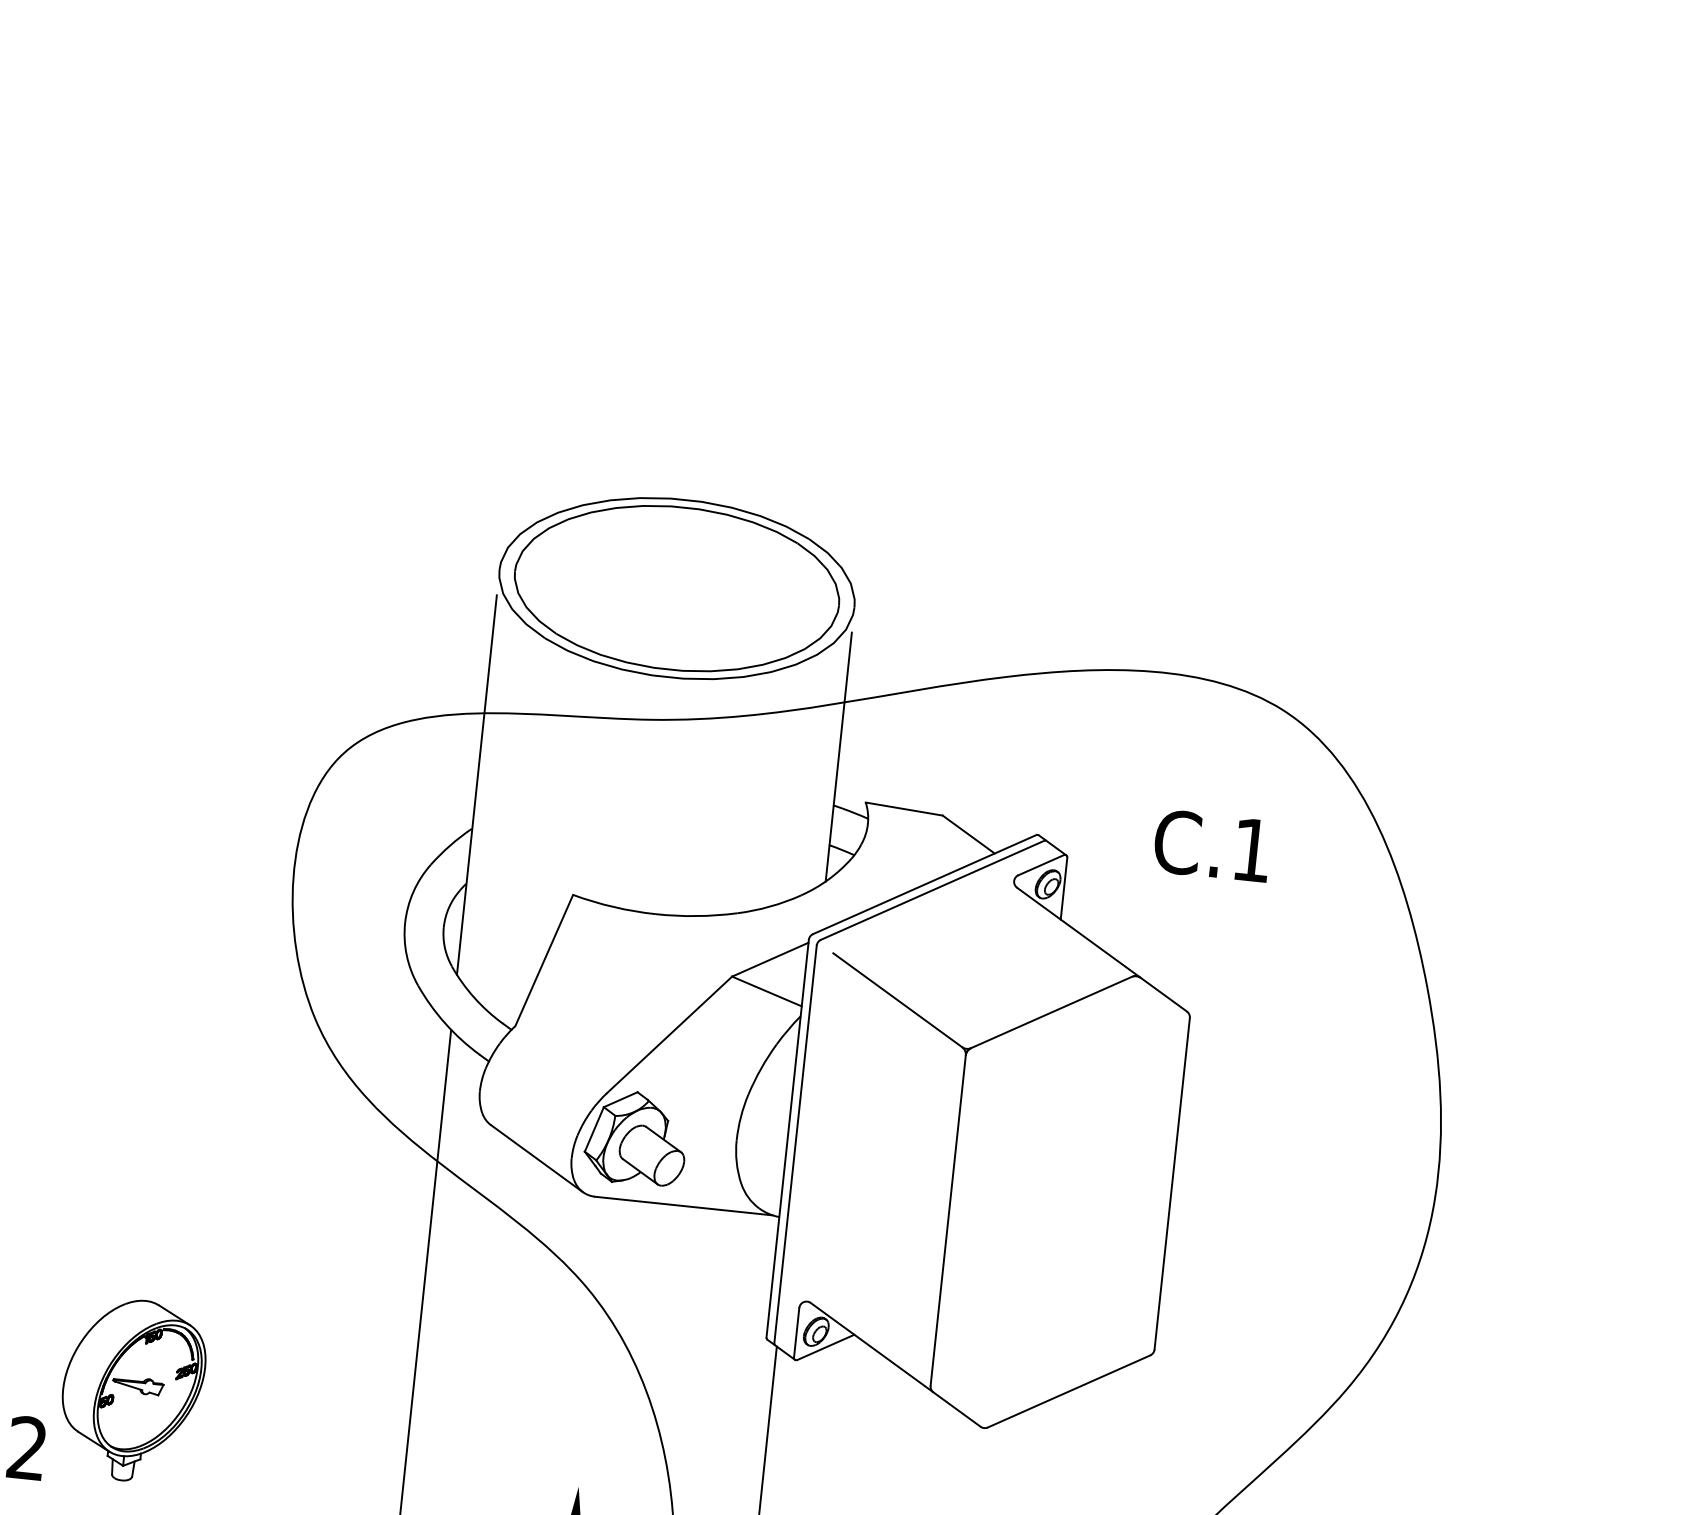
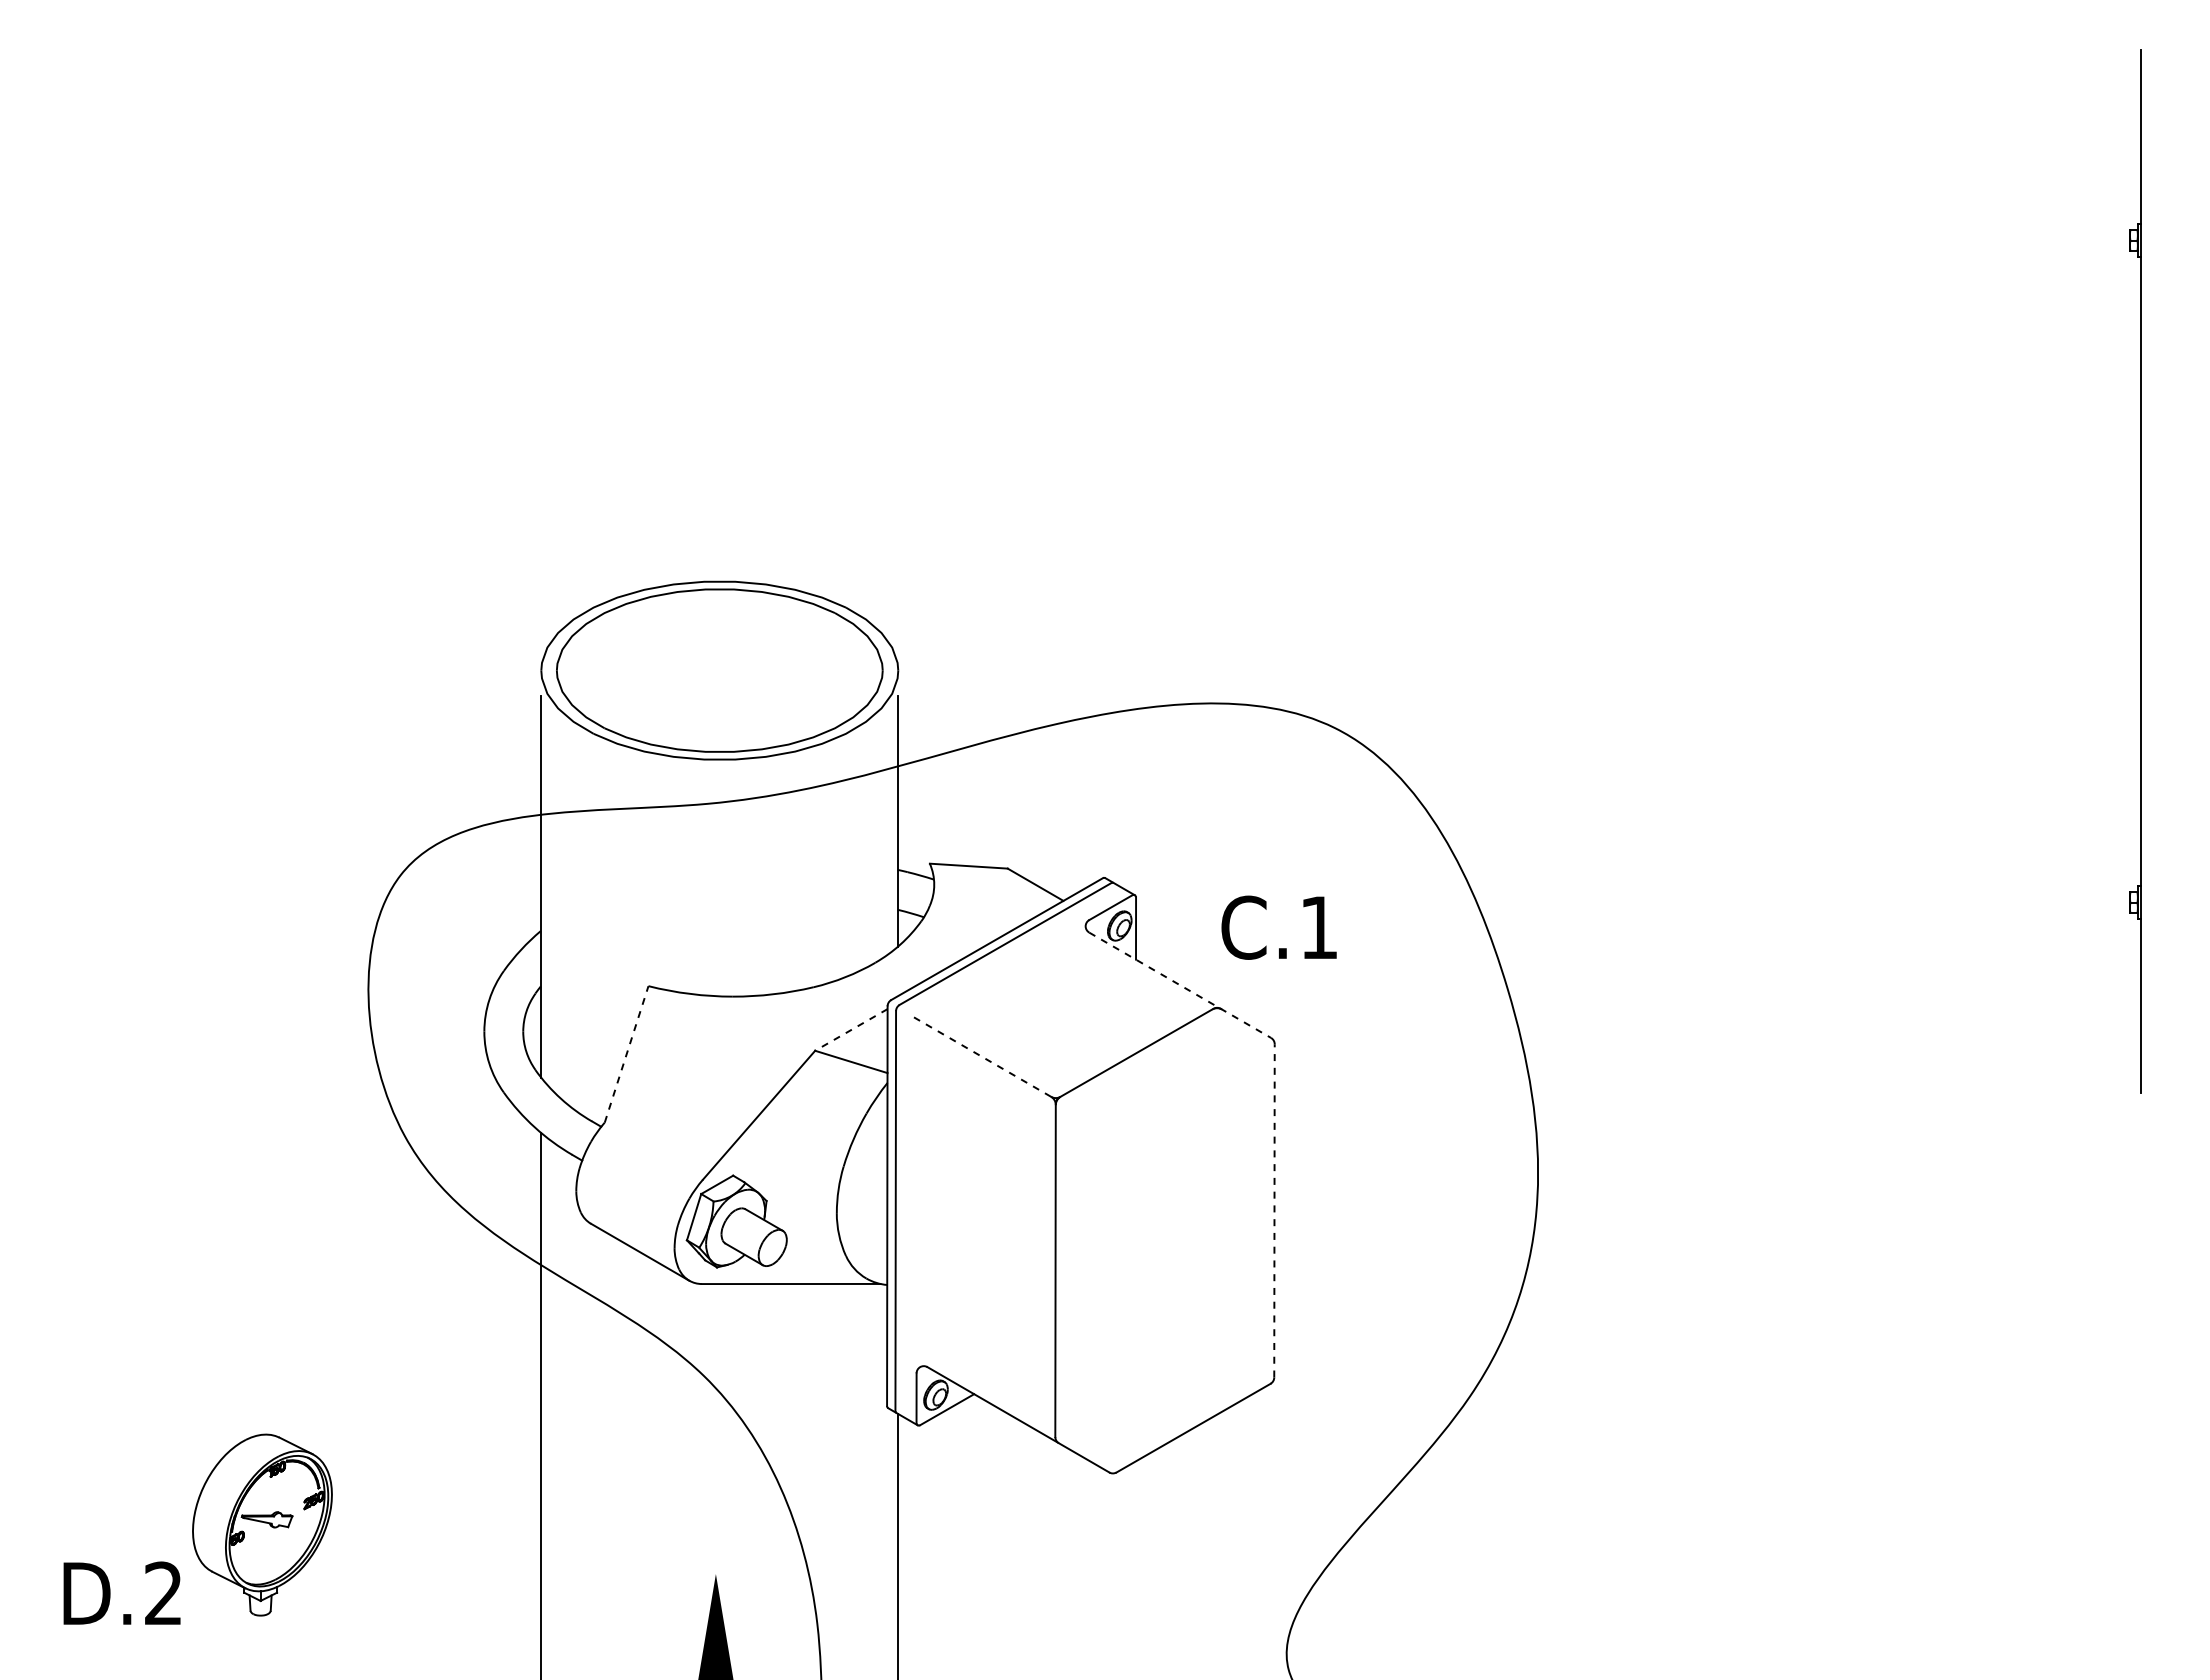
text: (1211, 845) -> (1278, 927), moved
line: (1102, 949) -> (1180, 985), solid -> dashed
line: (770, 959) -> (851, 1029), solid -> dashed
line: (544, 960) -> (626, 1054), solid -> dashed
line: (897, 999) -> (982, 1056), solid -> dashed
line: (1172, 1183) -> (1274, 1210), solid -> dashed

